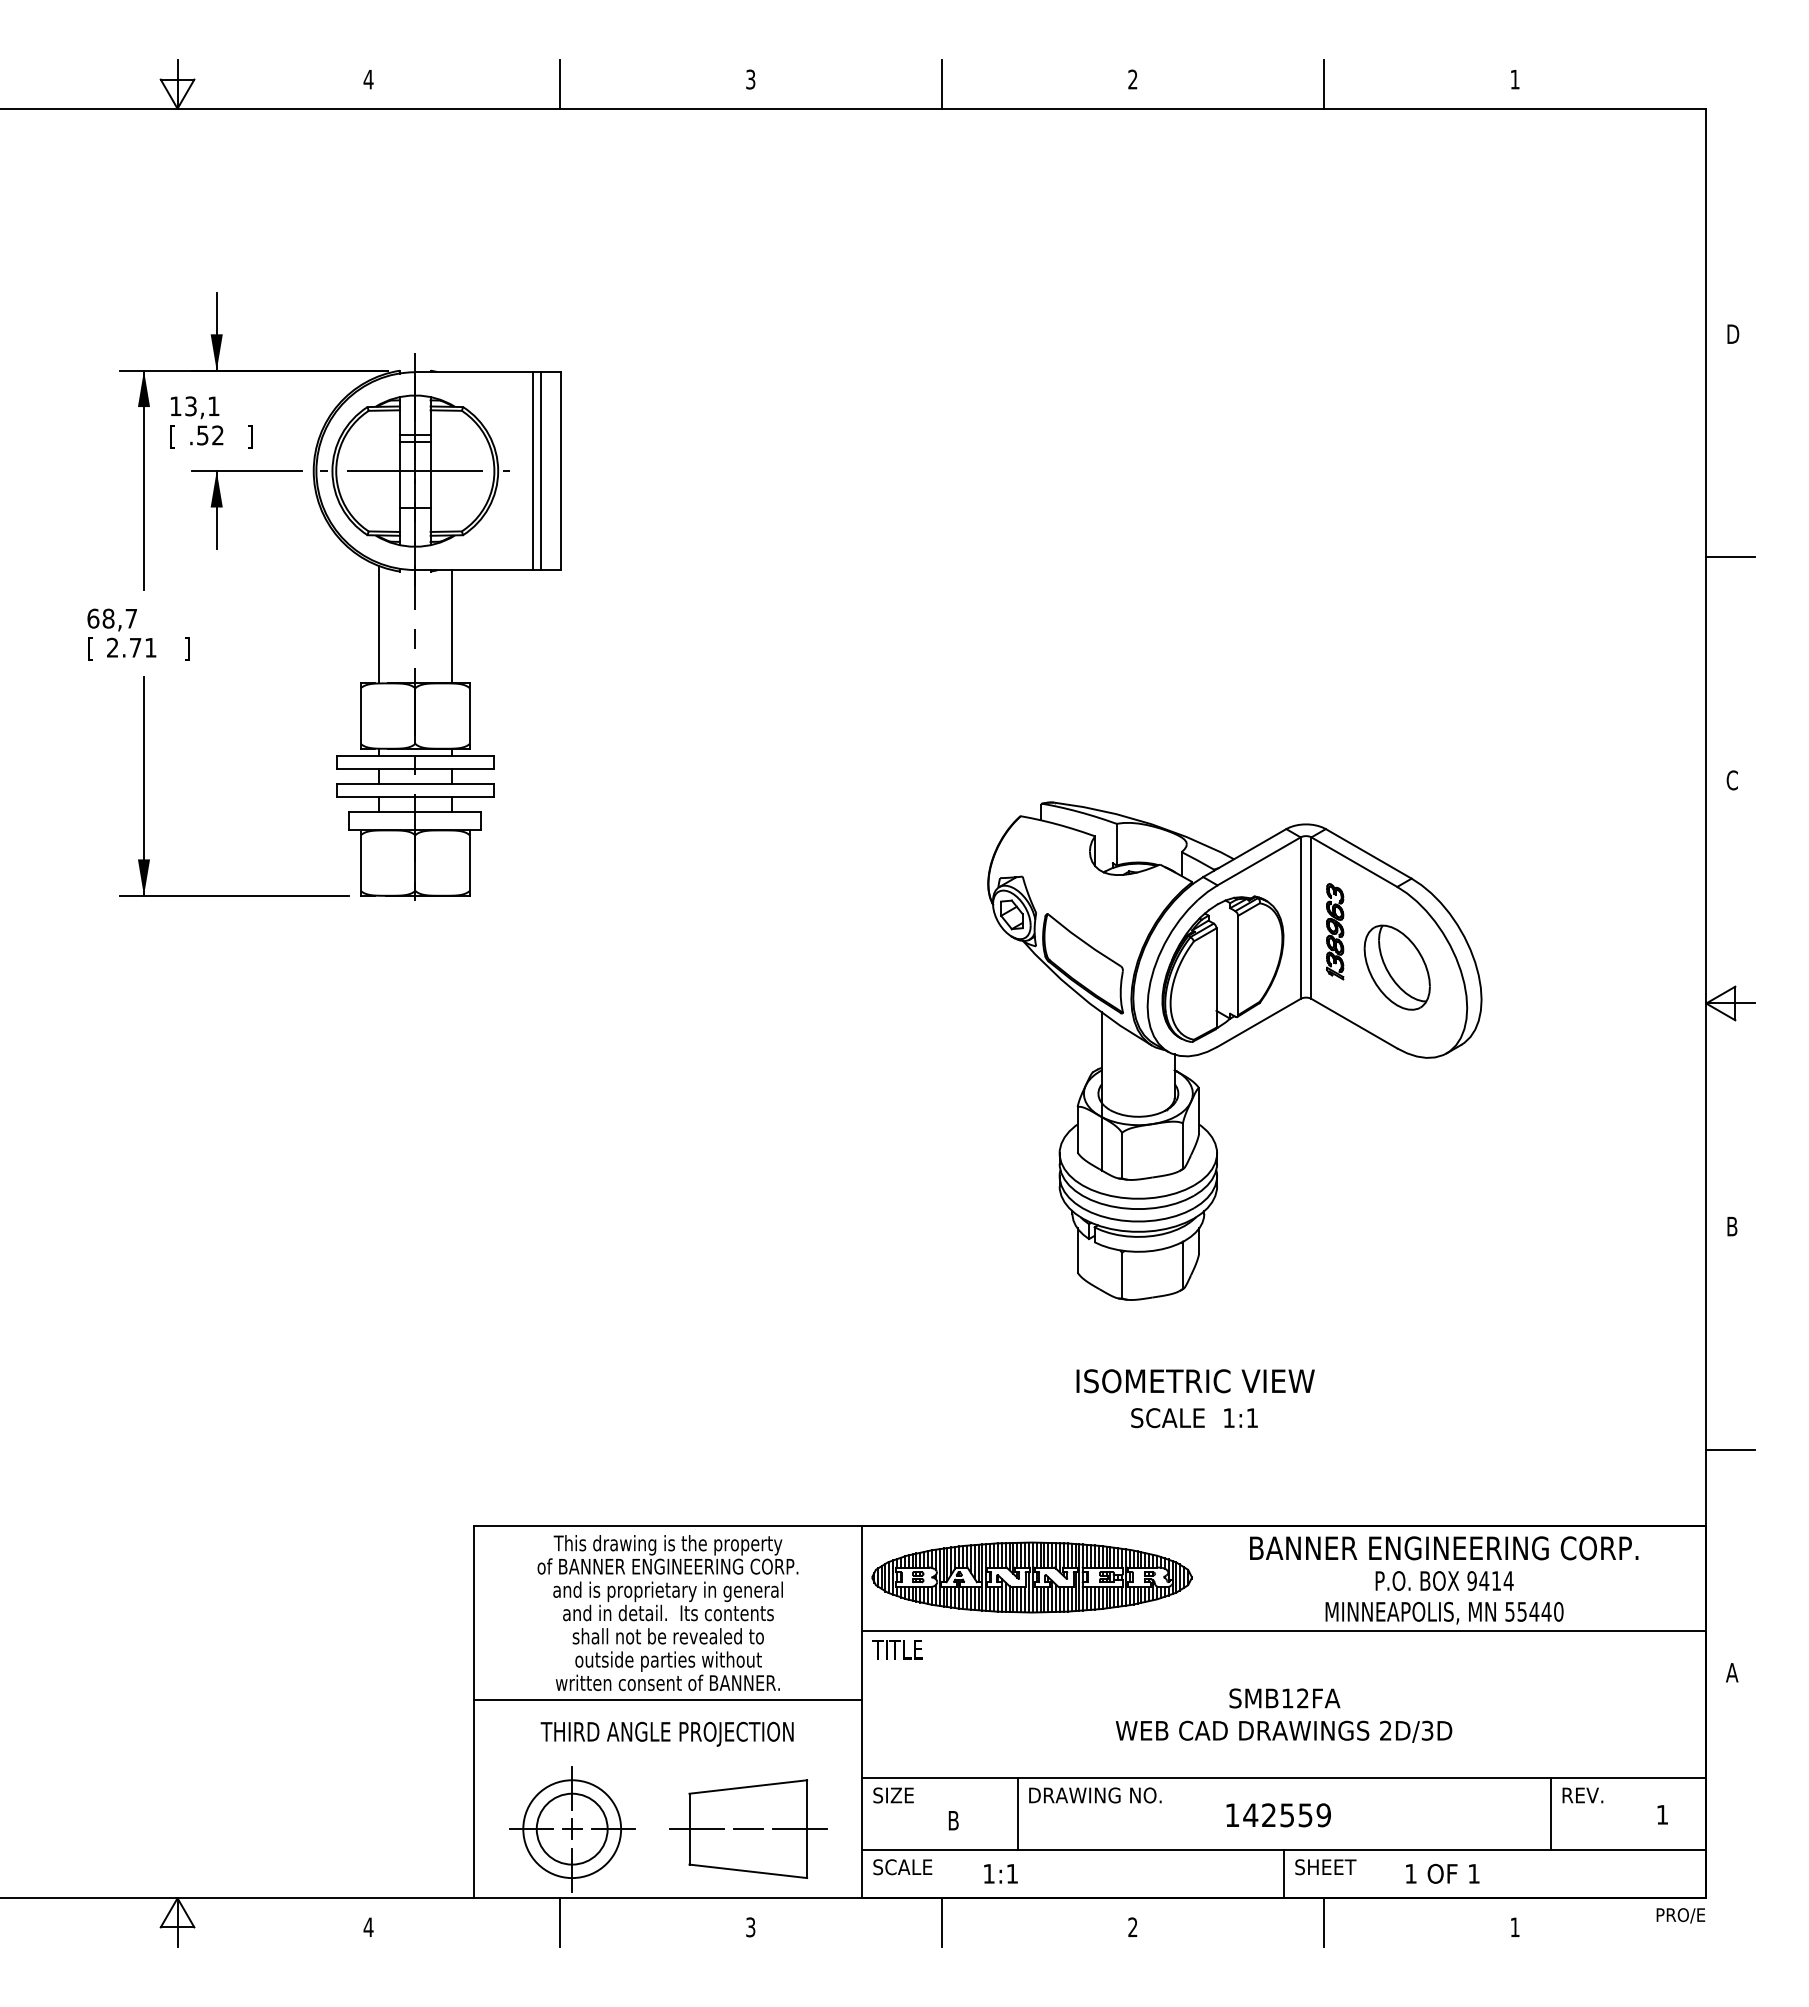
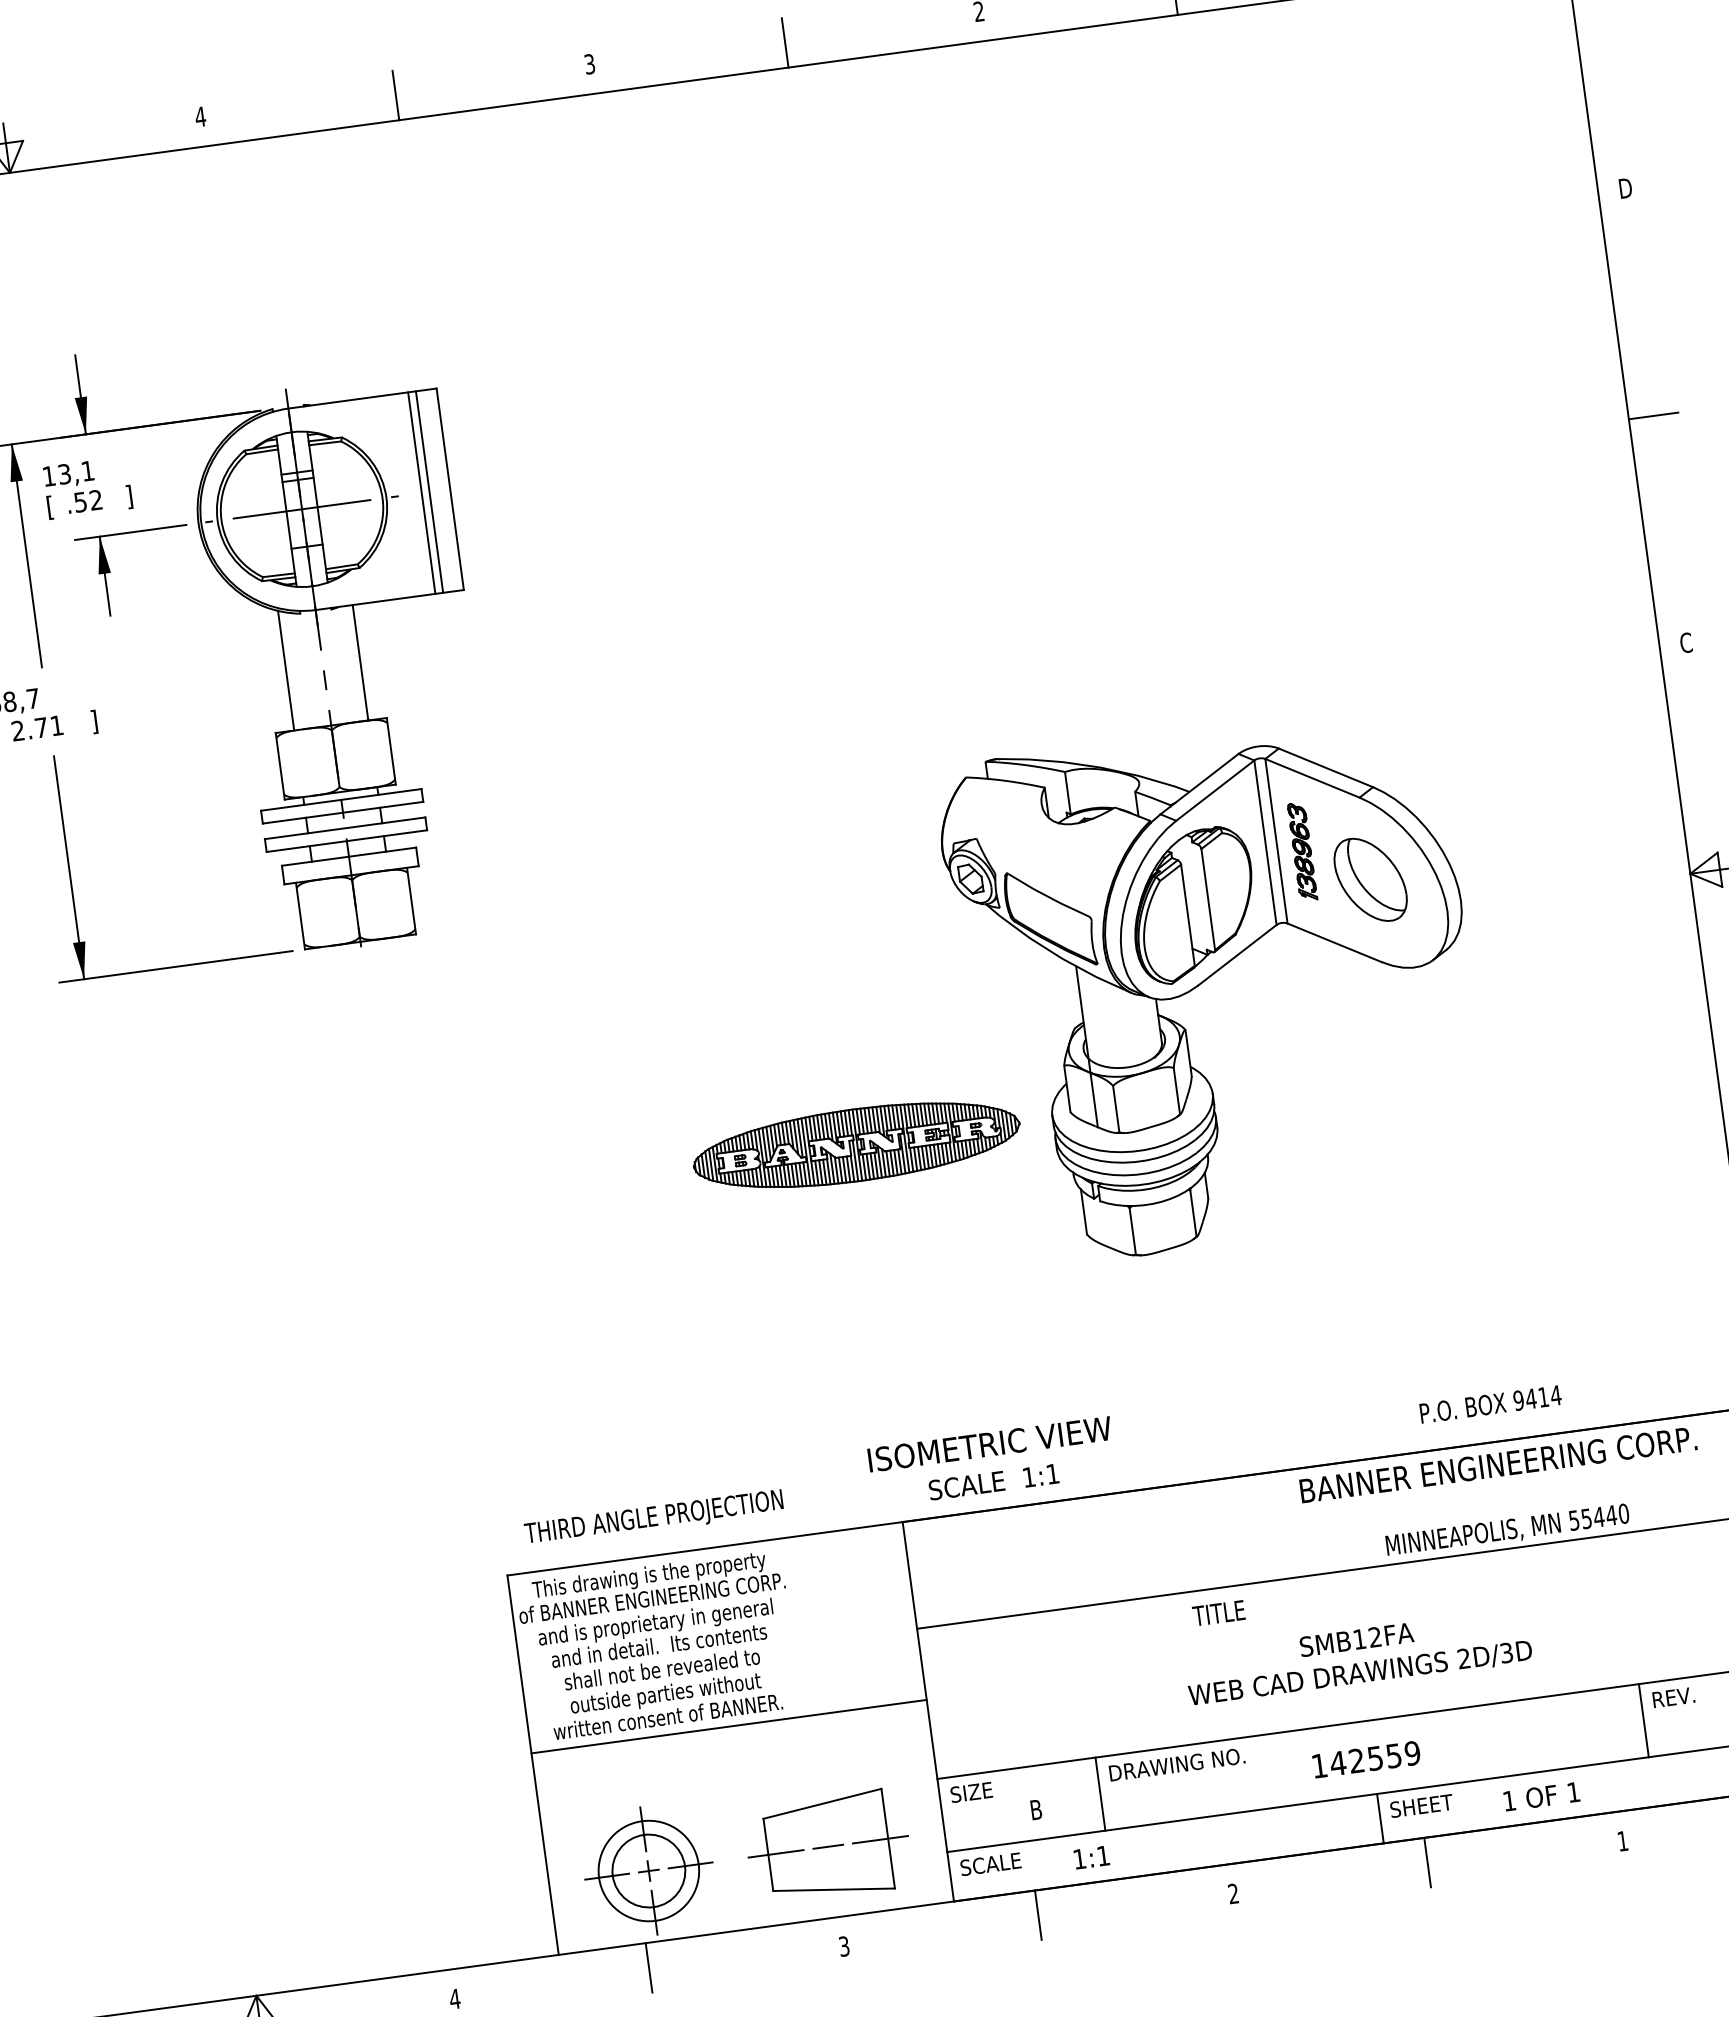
text: (1195, 1398) -> (992, 1461), moved
part: (1031, 1577) -> (856, 1145), moved
text: (1444, 1580) -> (1490, 1403), moved
text: (667, 1612) -> (658, 1645), moved
text: (897, 1649) -> (1218, 1612), moved
text: (666, 1733) -> (653, 1518), moved

